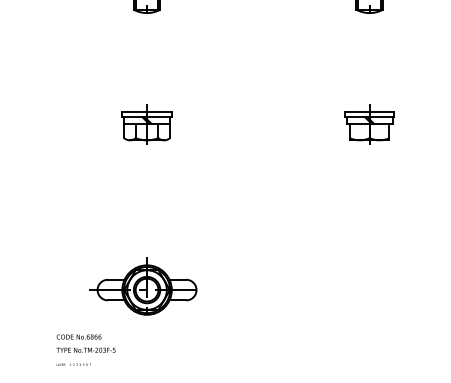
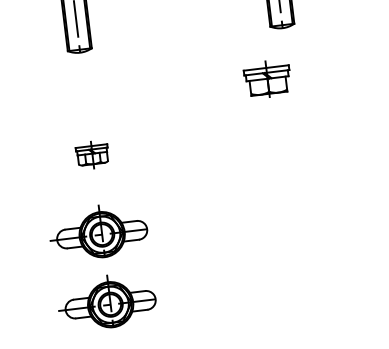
part: (146, 124) -> (91, 154), size x0.7
part: (369, 124) -> (267, 79), moved
part: (143, 209) -> (98, 231), added

